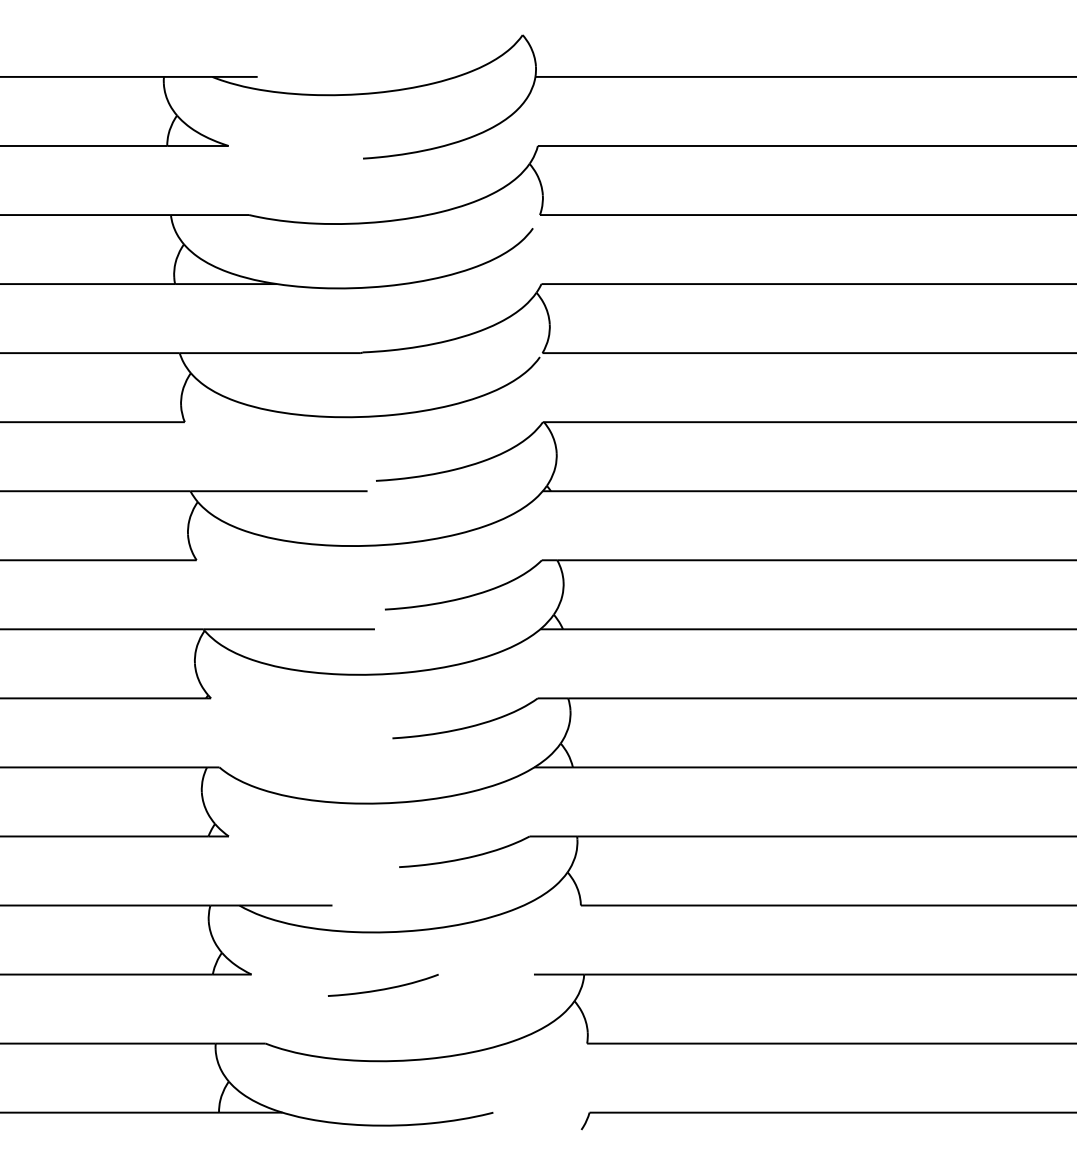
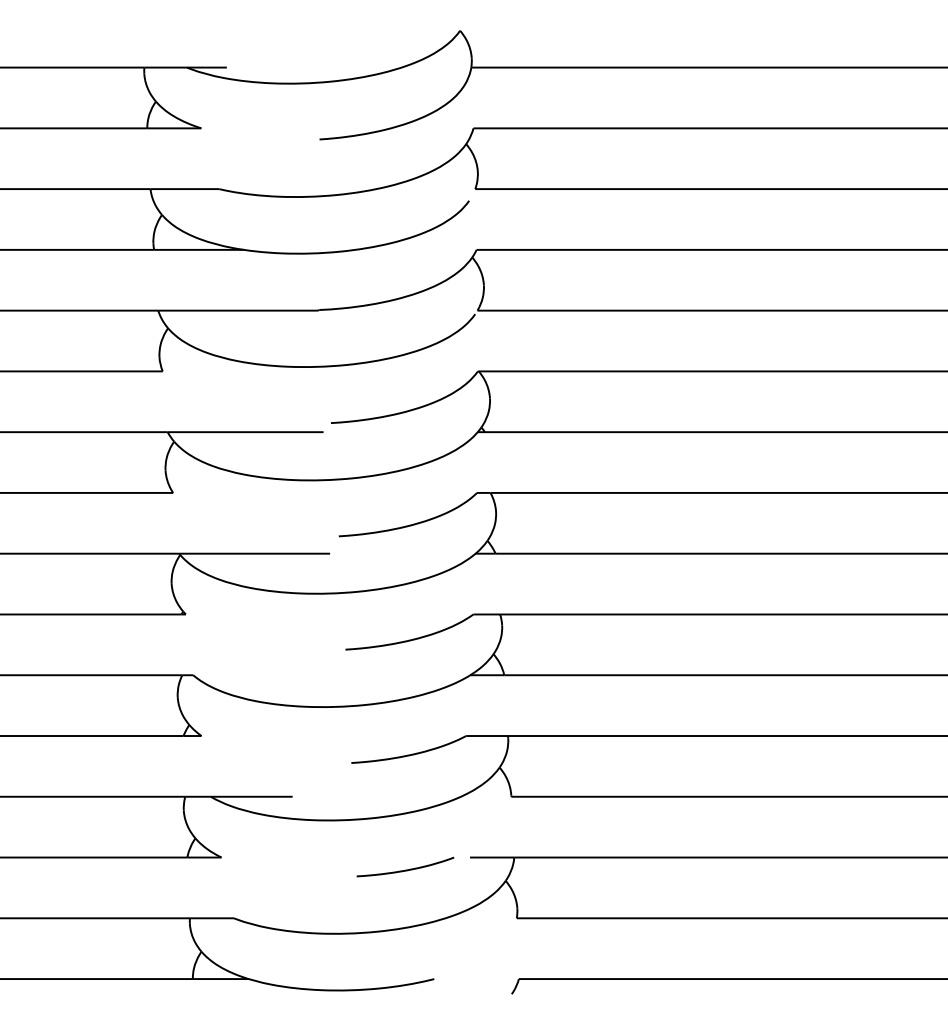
curve: (383, 988) -> (405, 869), moved

